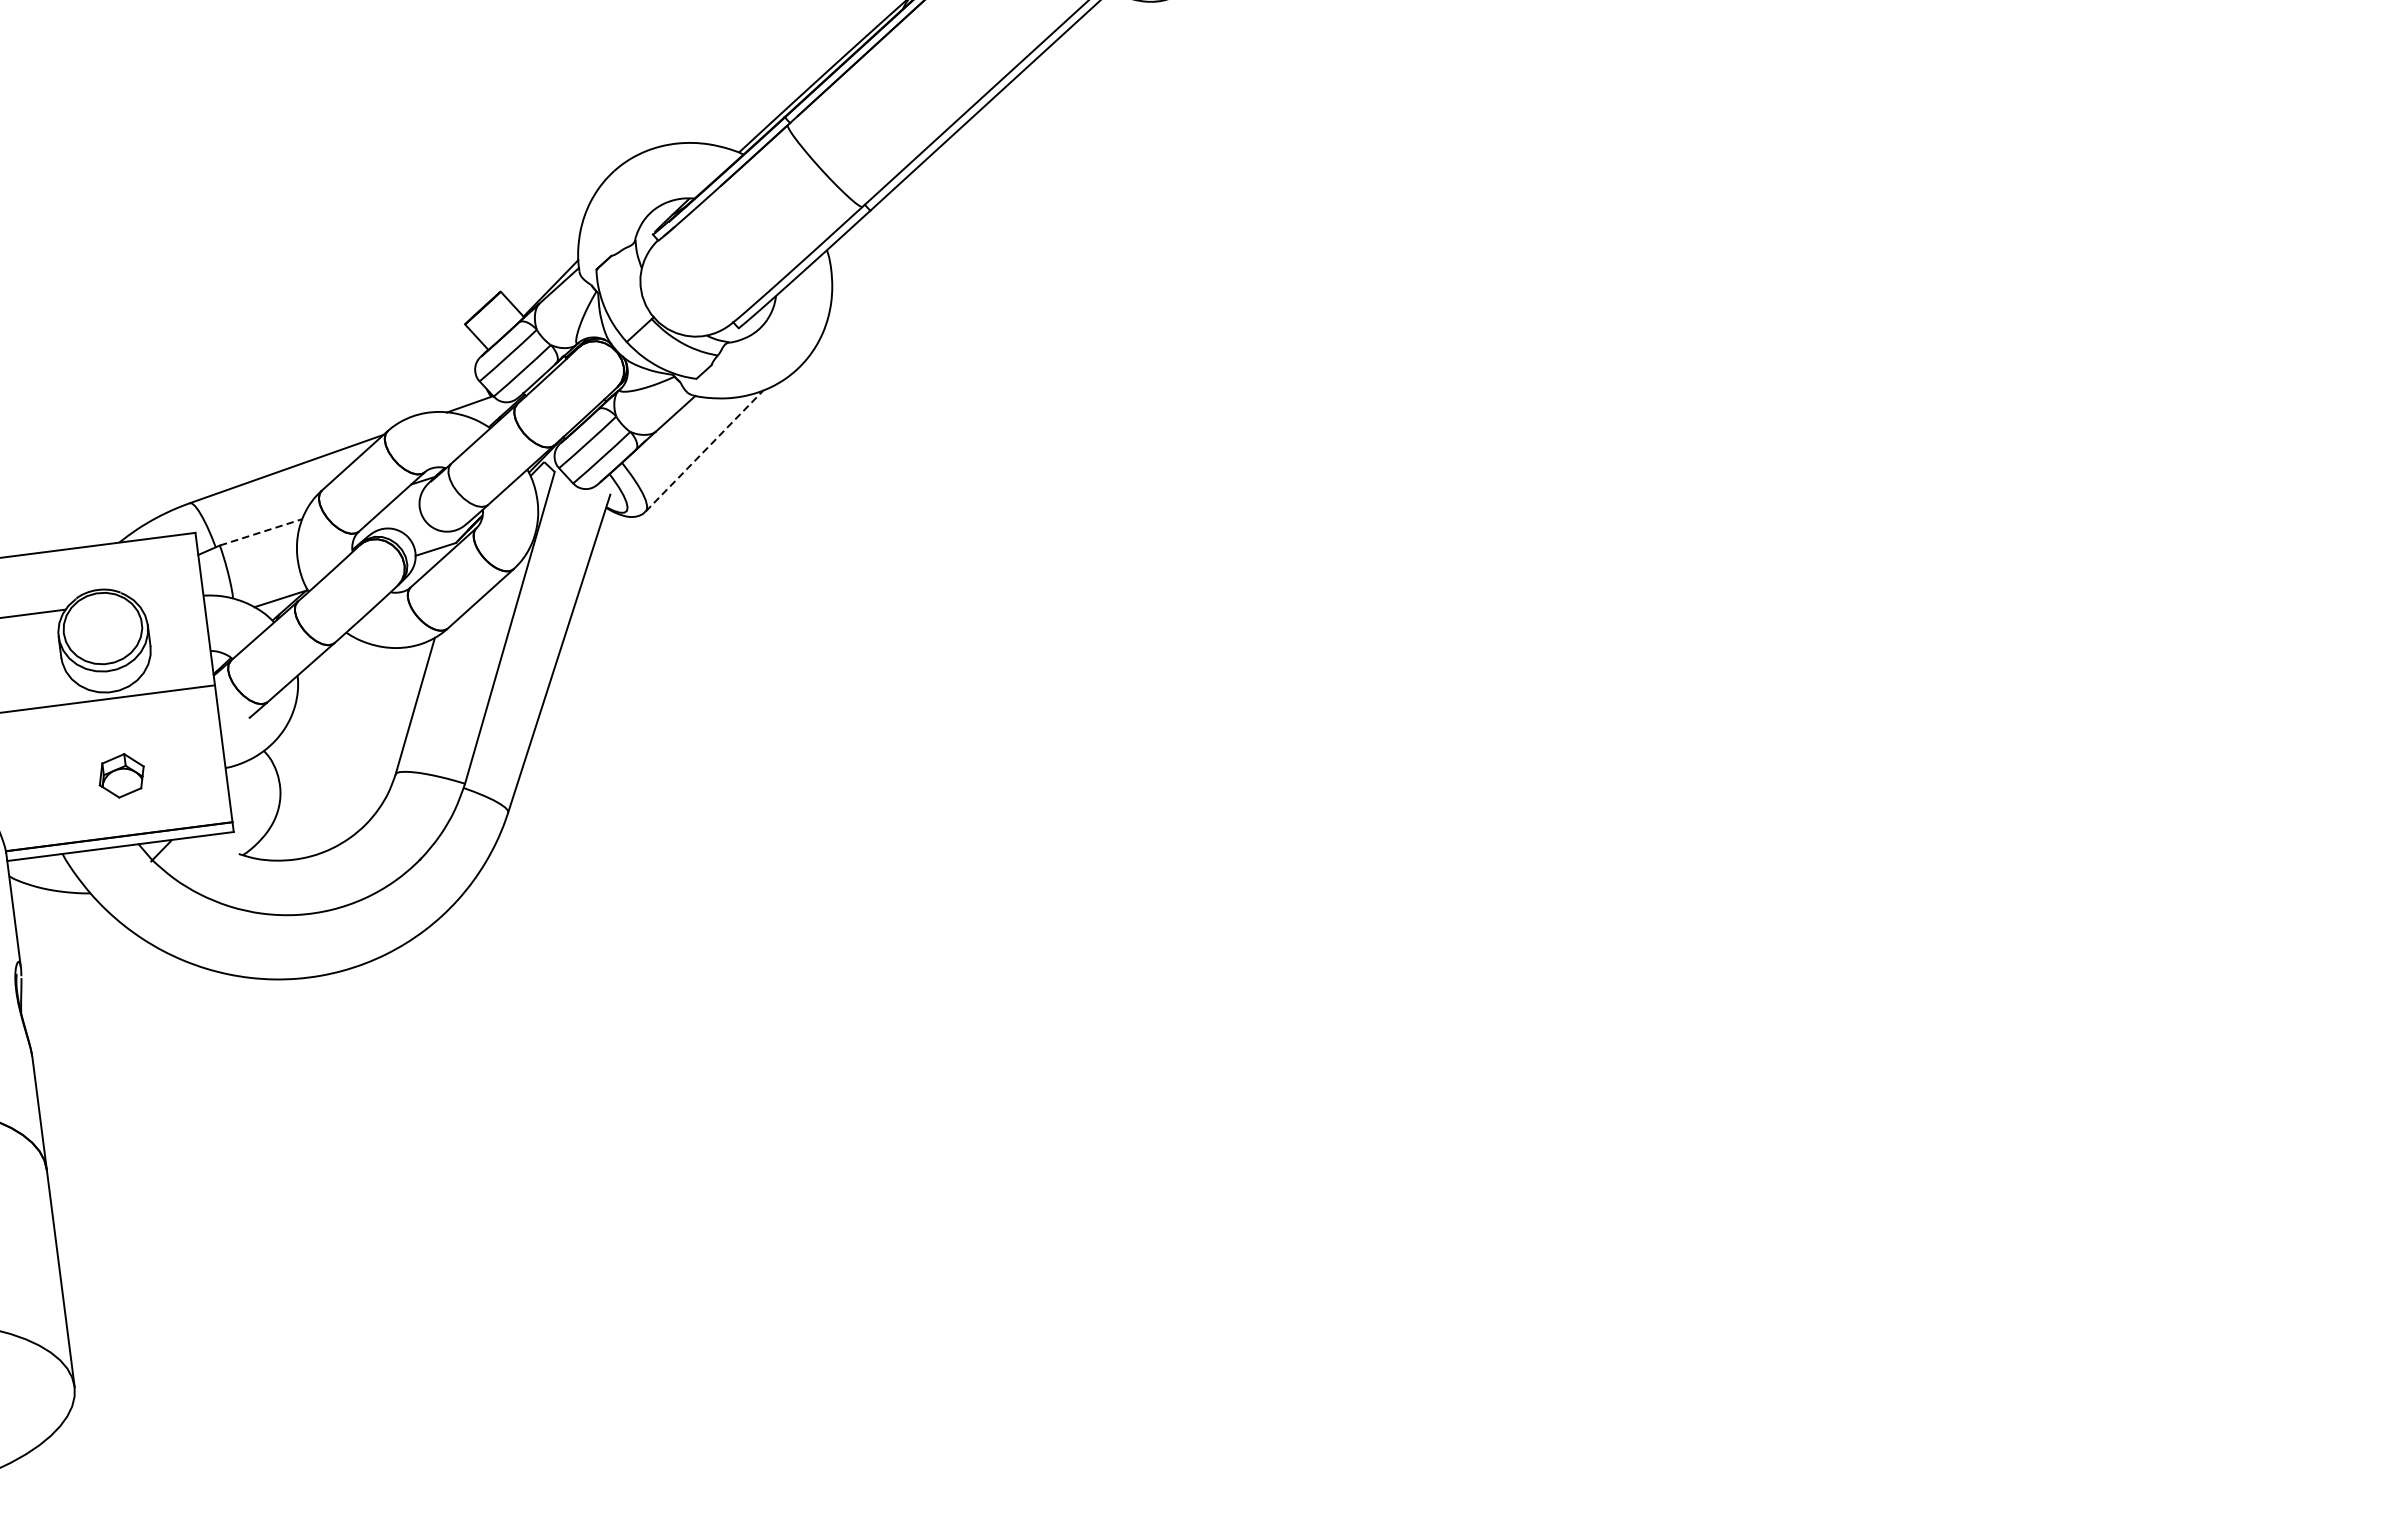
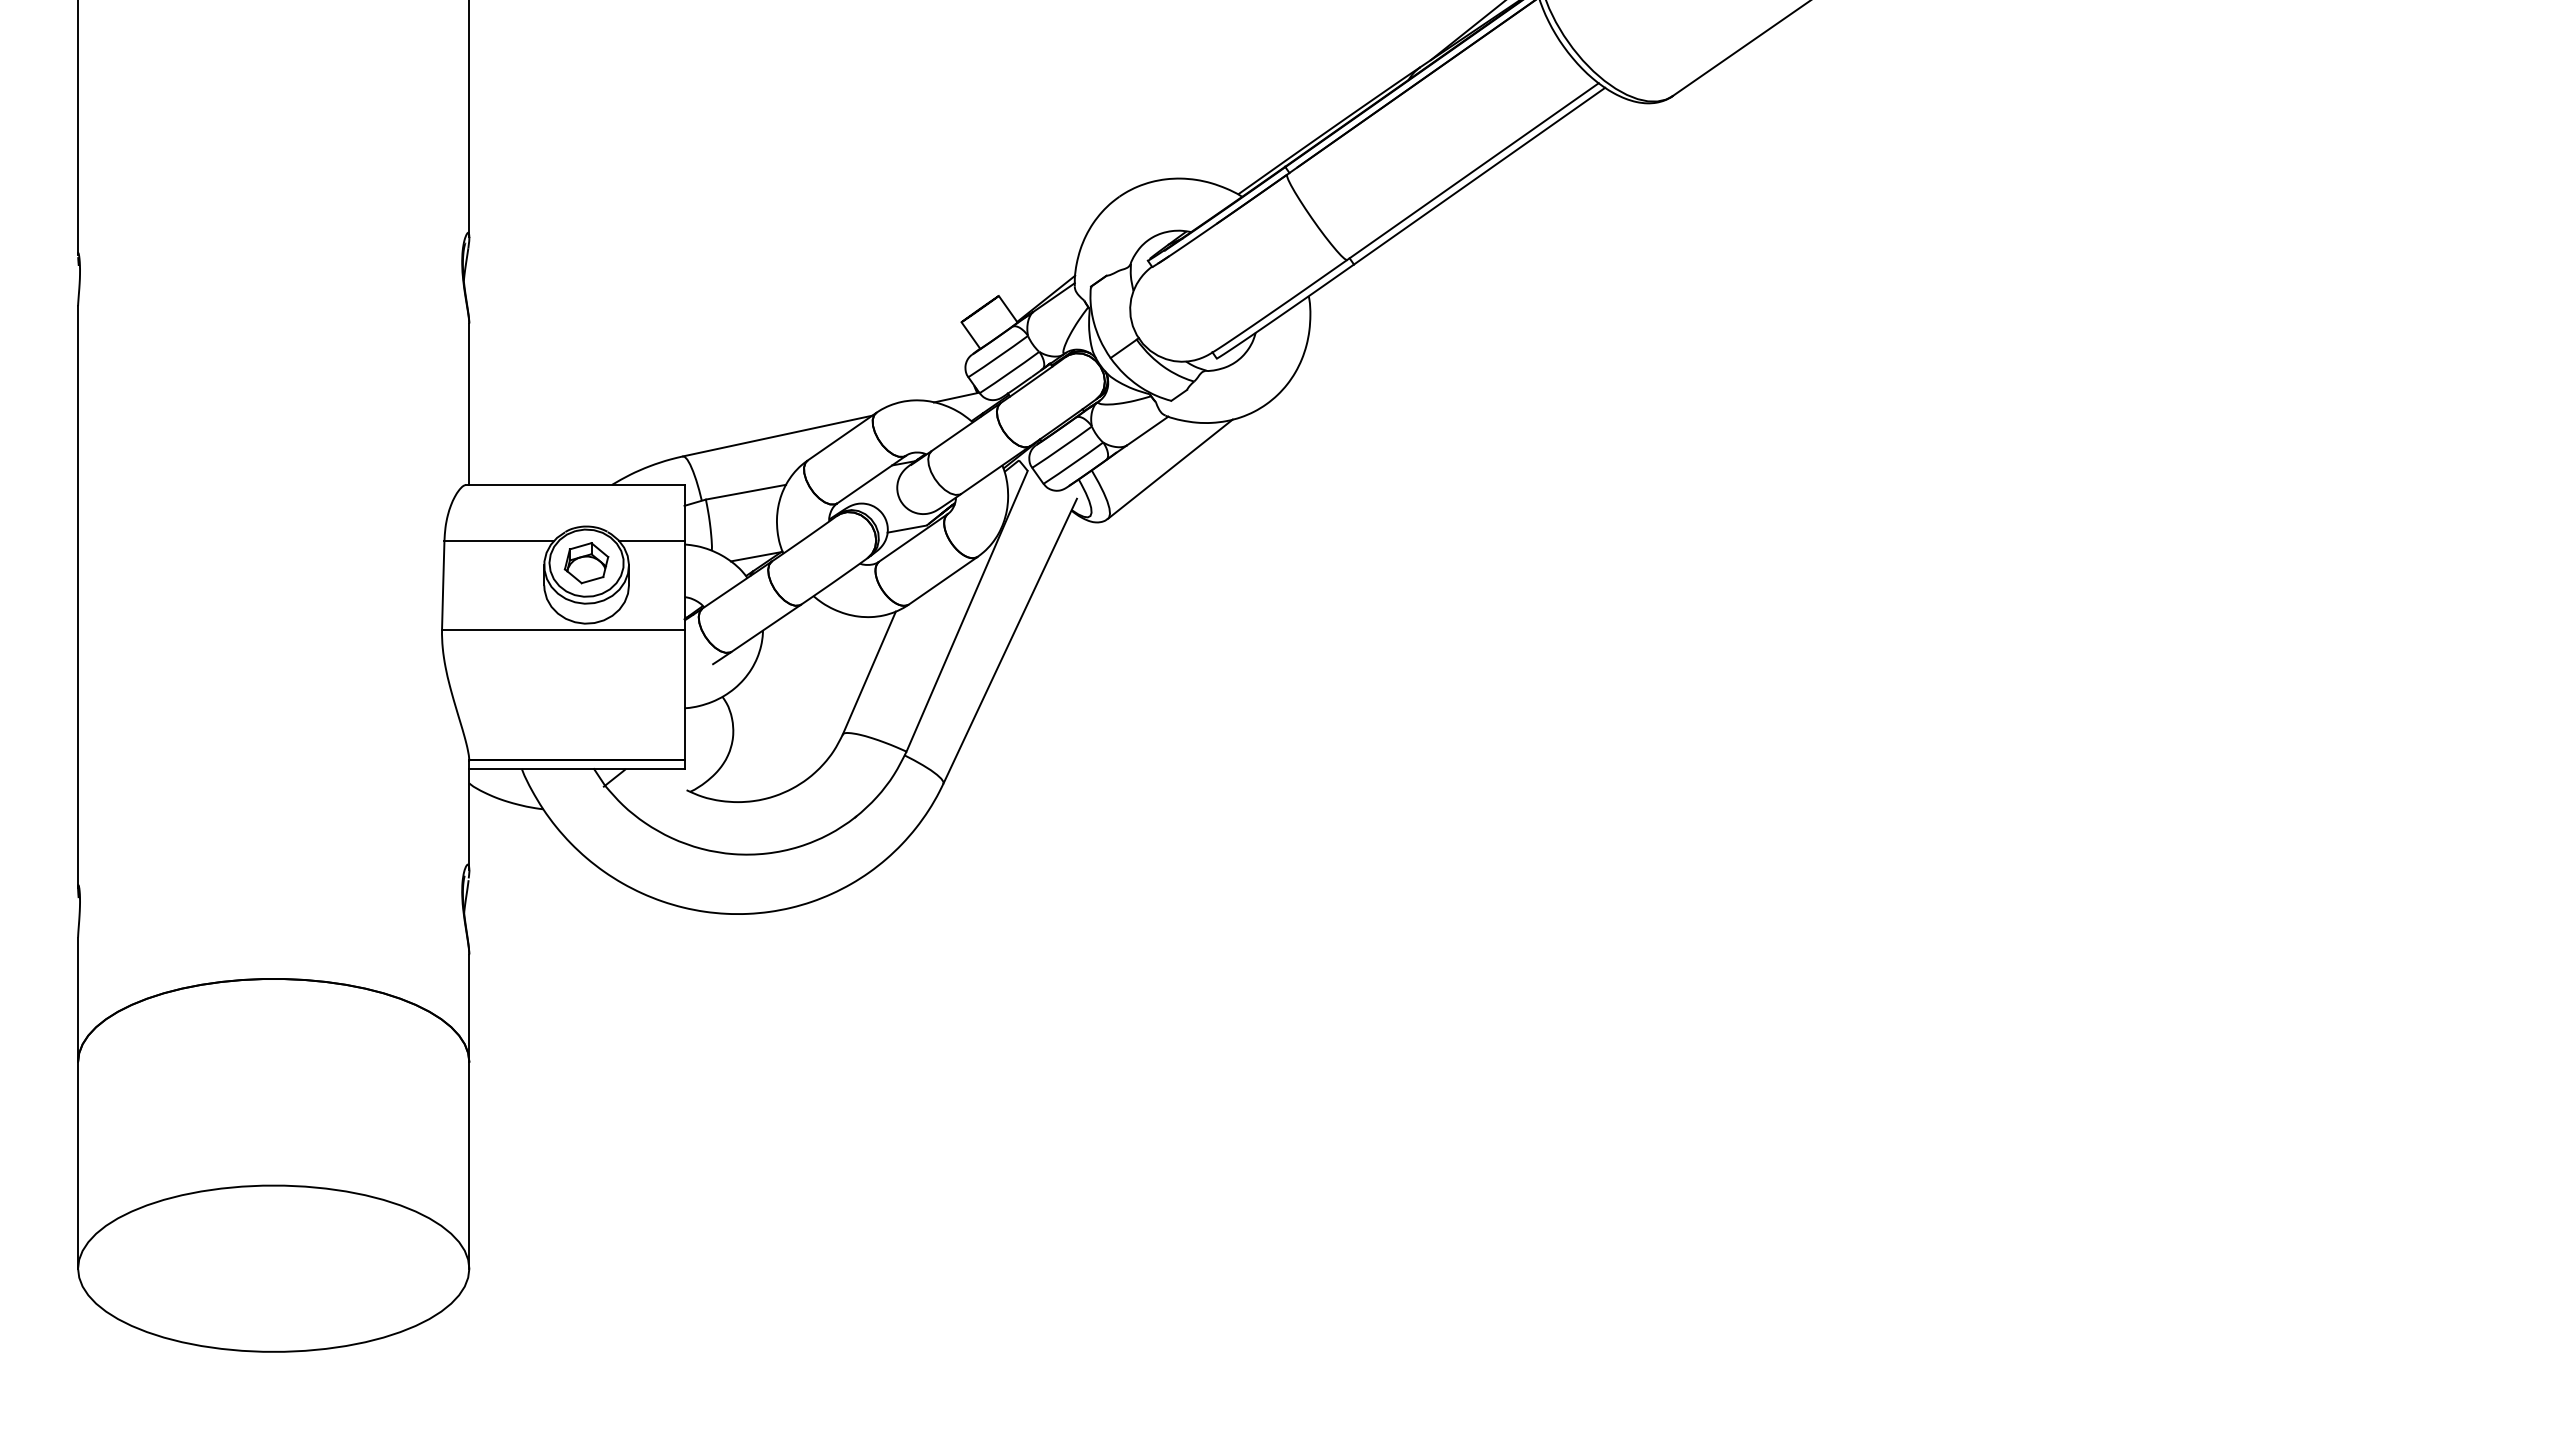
line: (704, 451) -> (1170, 469), dashed -> solid
line: (260, 532) -> (745, 492), dashed -> solid
line: (168, 596) -> (651, 541), added
part: (121, 776) -> (586, 563), moved

